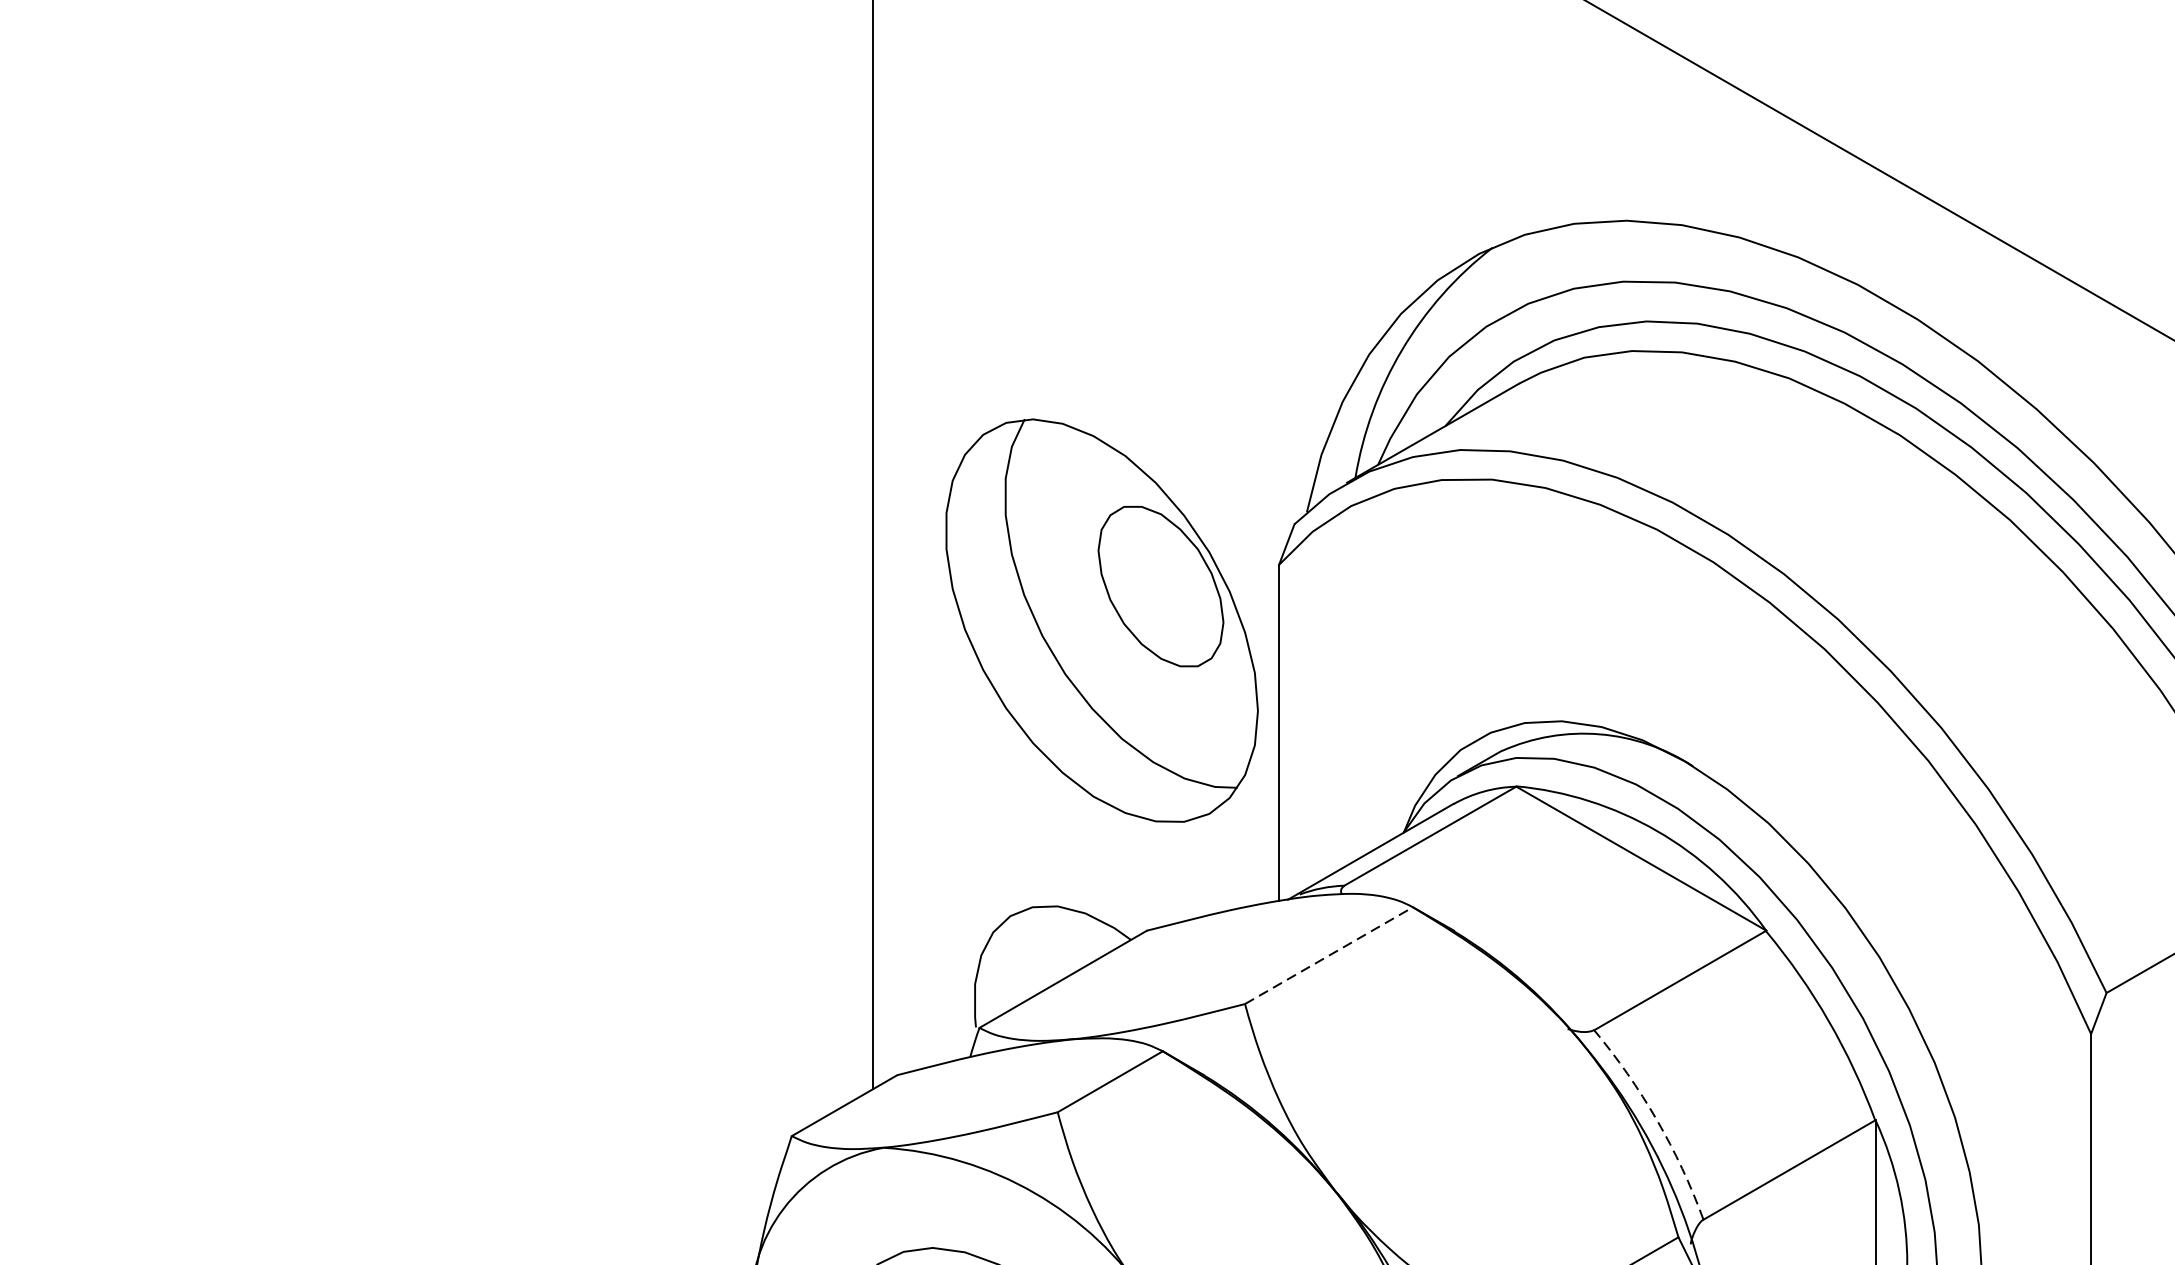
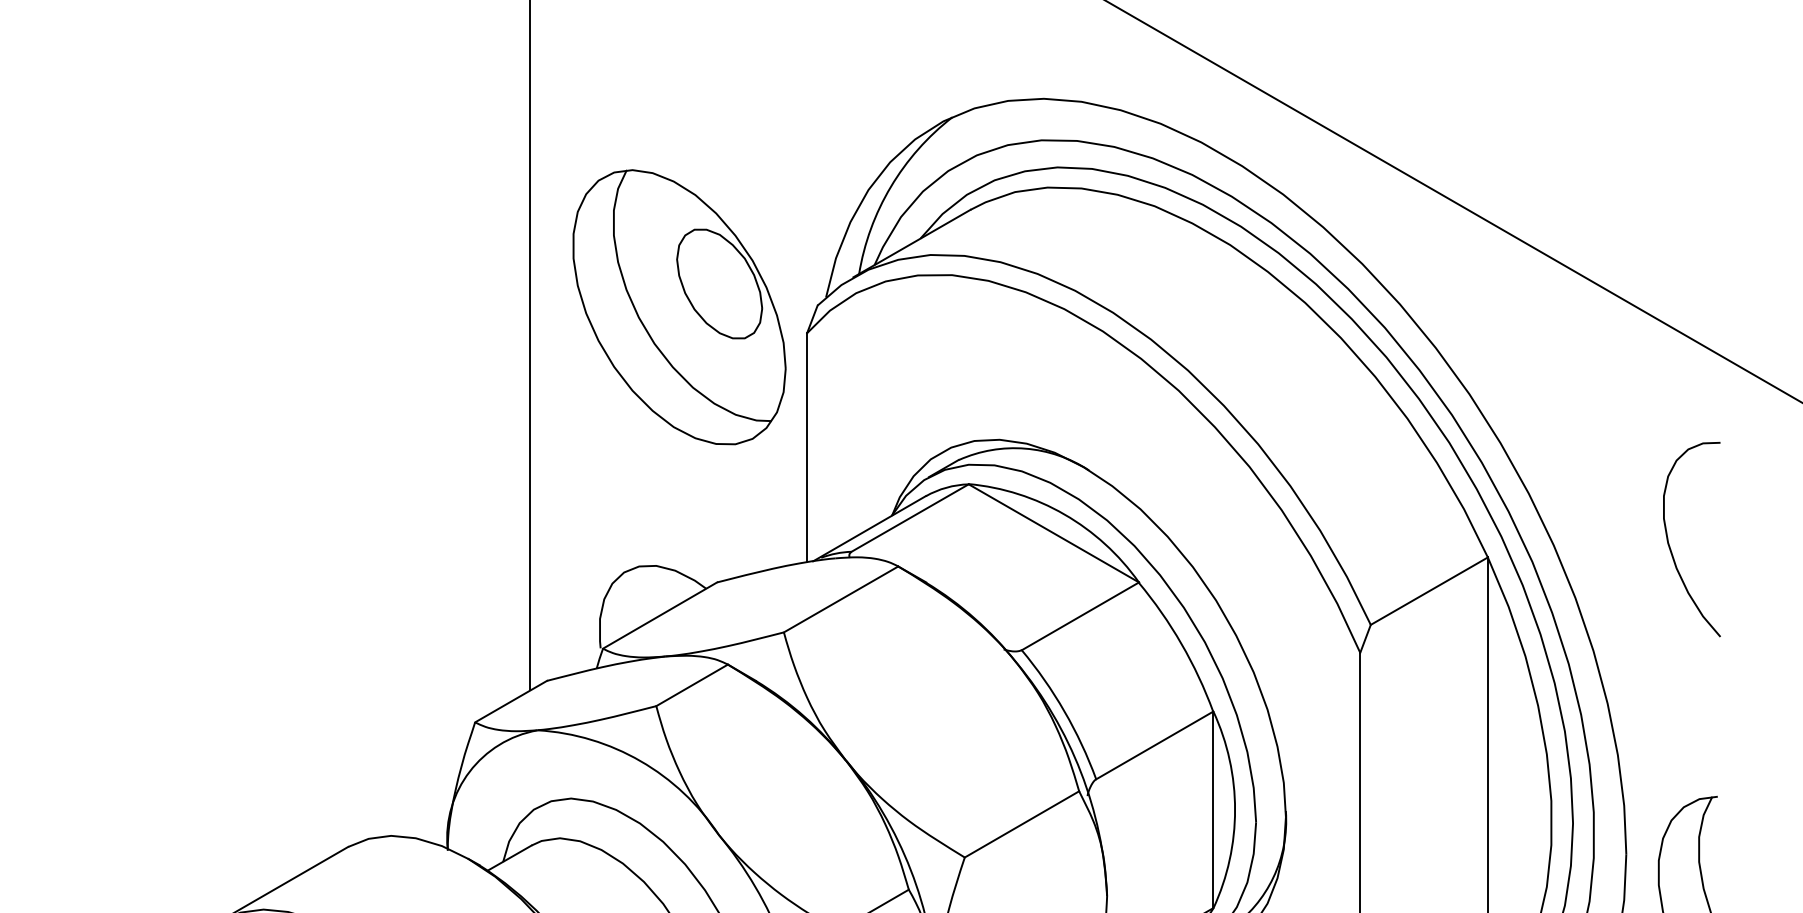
part: (1102, 621) -> (679, 307), moved
line: (1329, 955) -> (841, 599), dashed -> solid
arc: (1656, 1120) -> (1064, 711), dashed -> solid

